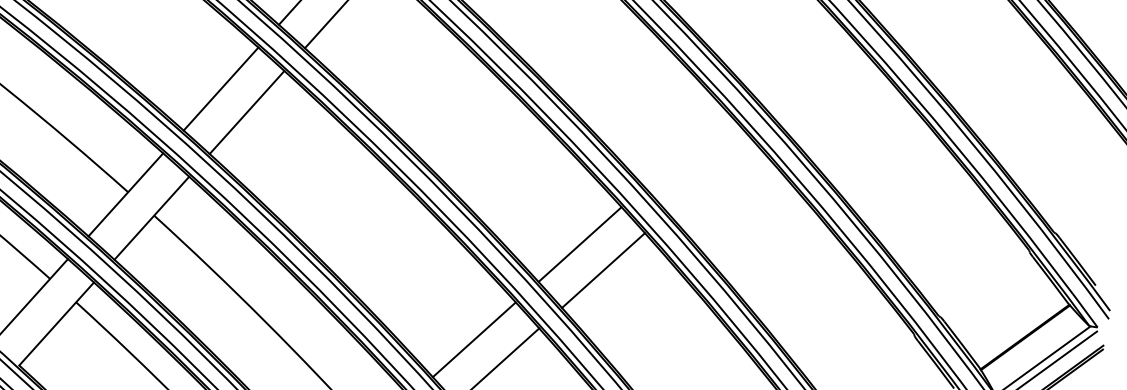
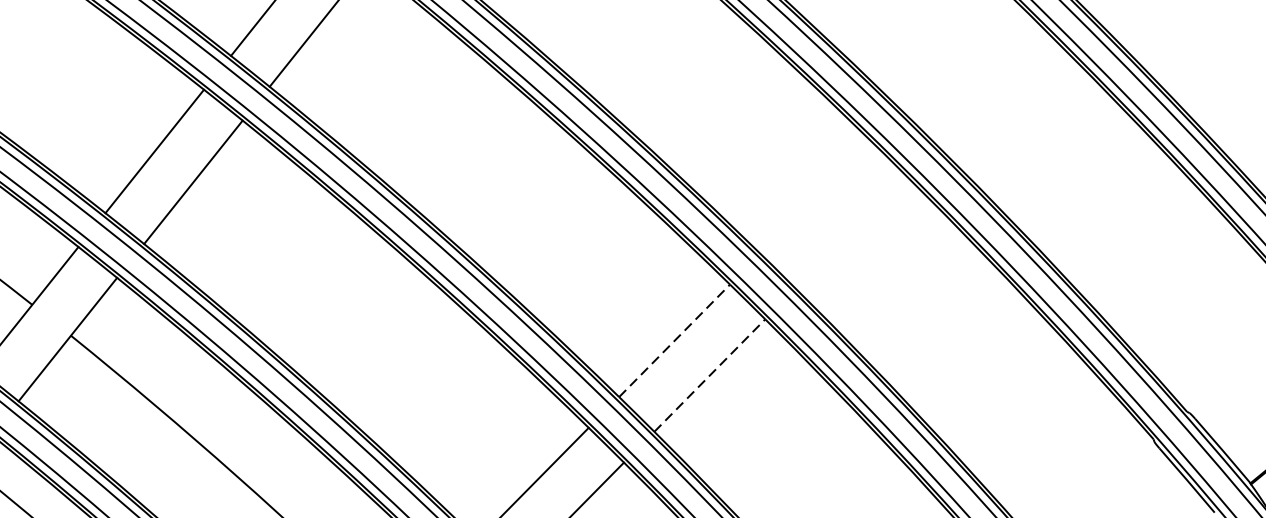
line: (580, 244) -> (675, 340), solid -> dashed
line: (603, 270) -> (709, 375), solid -> dashed

